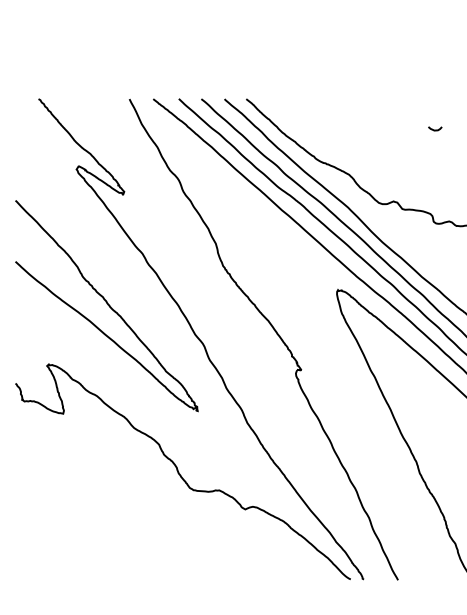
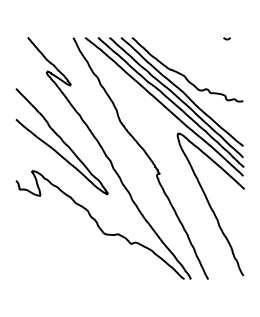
curve: (434, 128) -> (226, 38), moved

